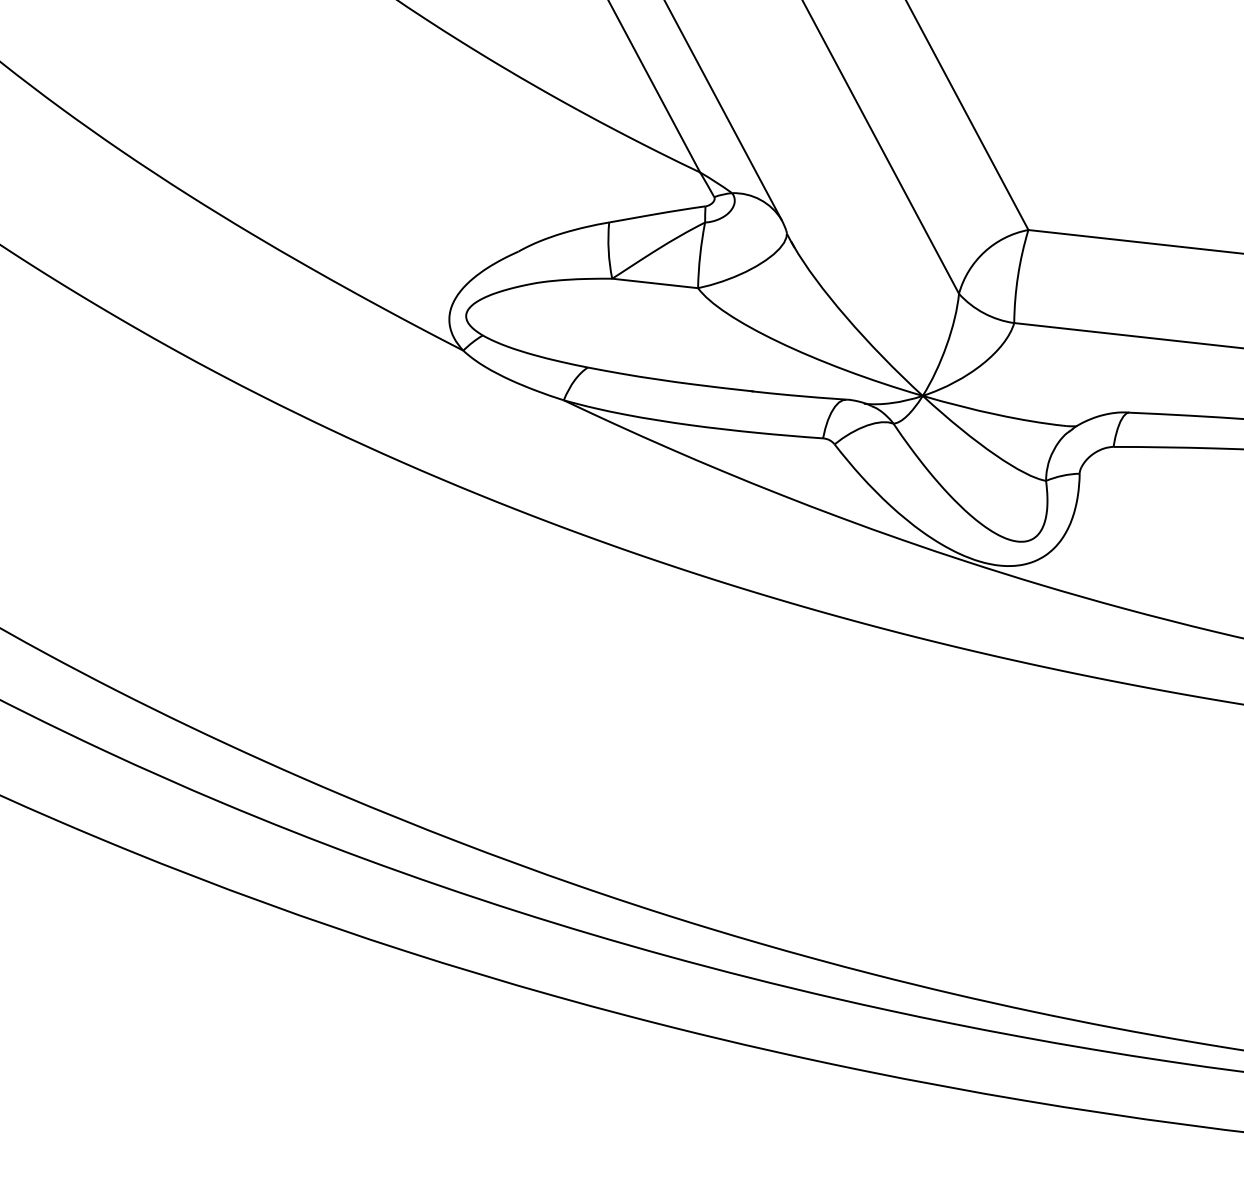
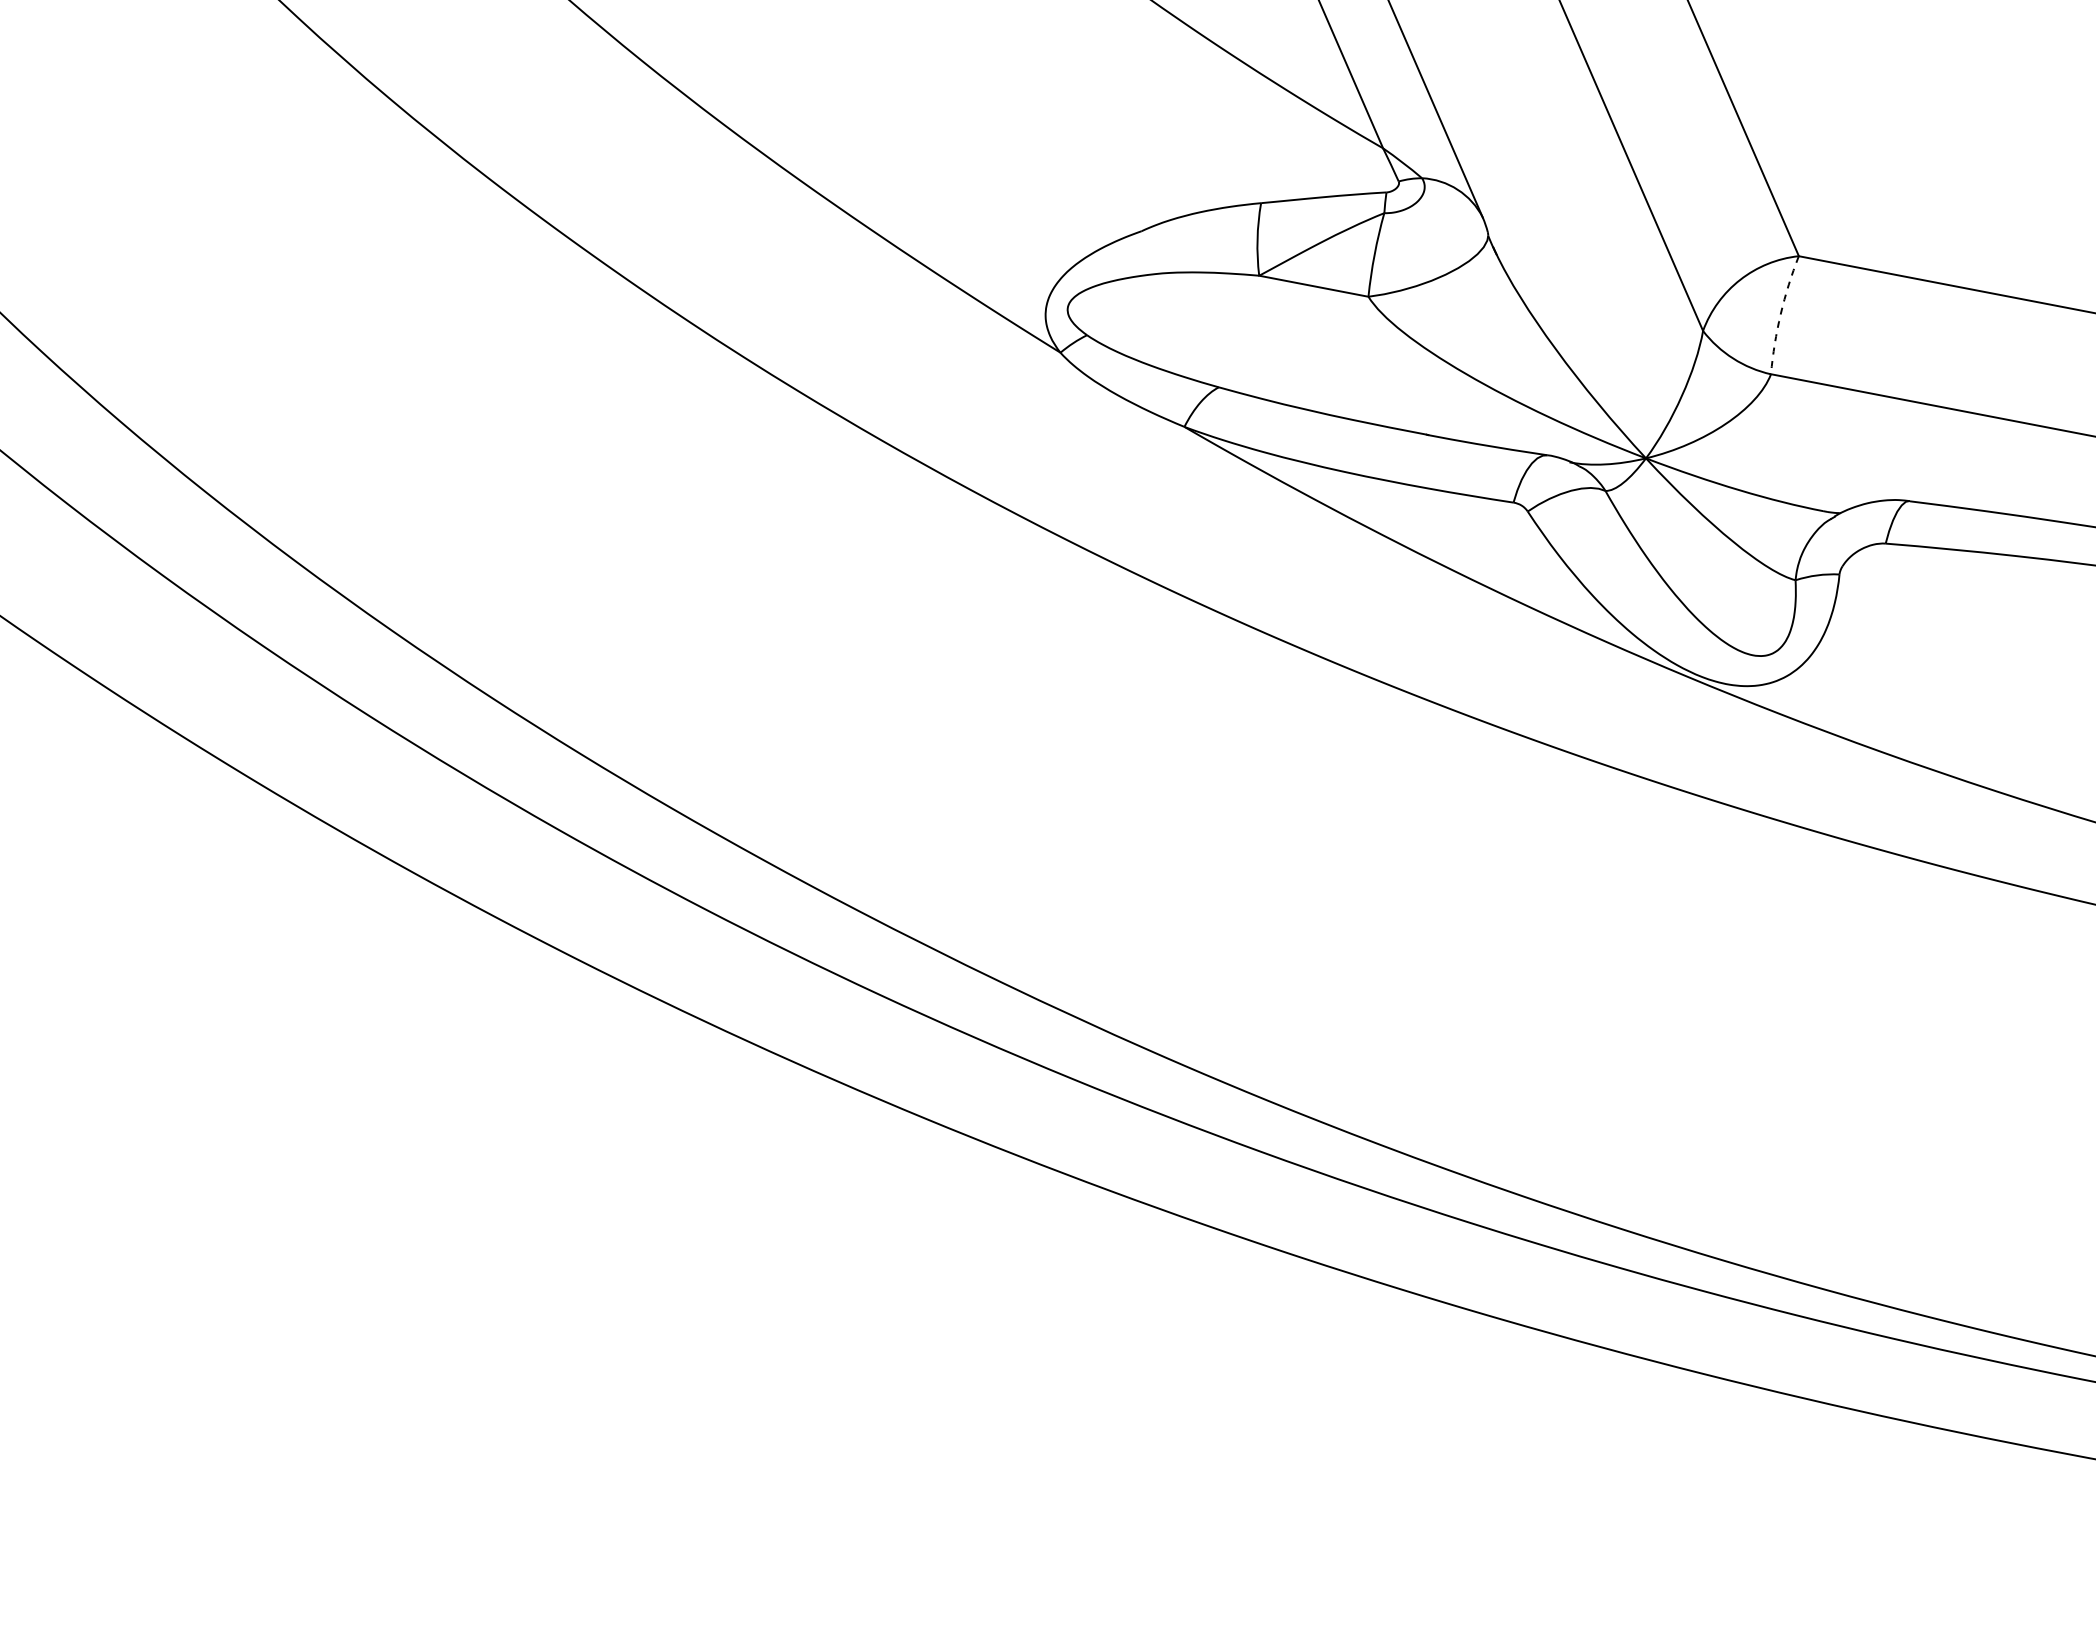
arc: (1017, 276) -> (1780, 314), solid -> dashed

